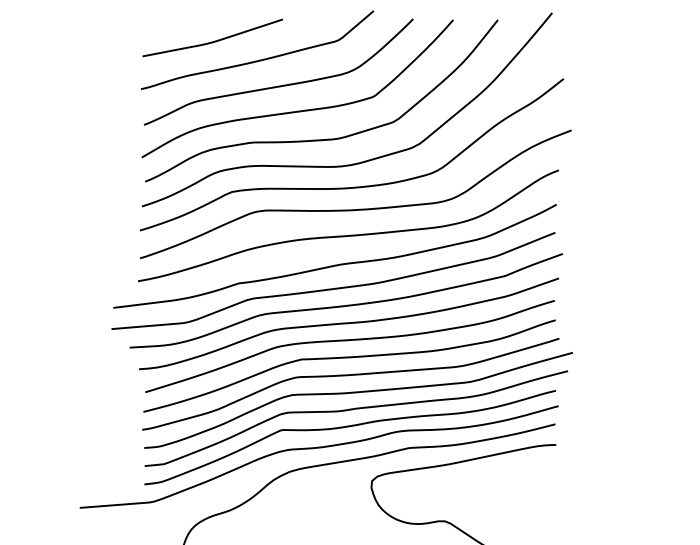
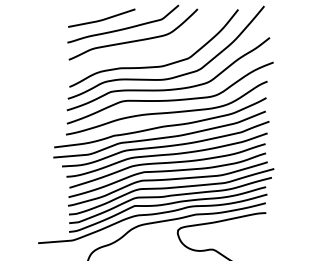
curve: (297, 109) -> (142, 52), removed

